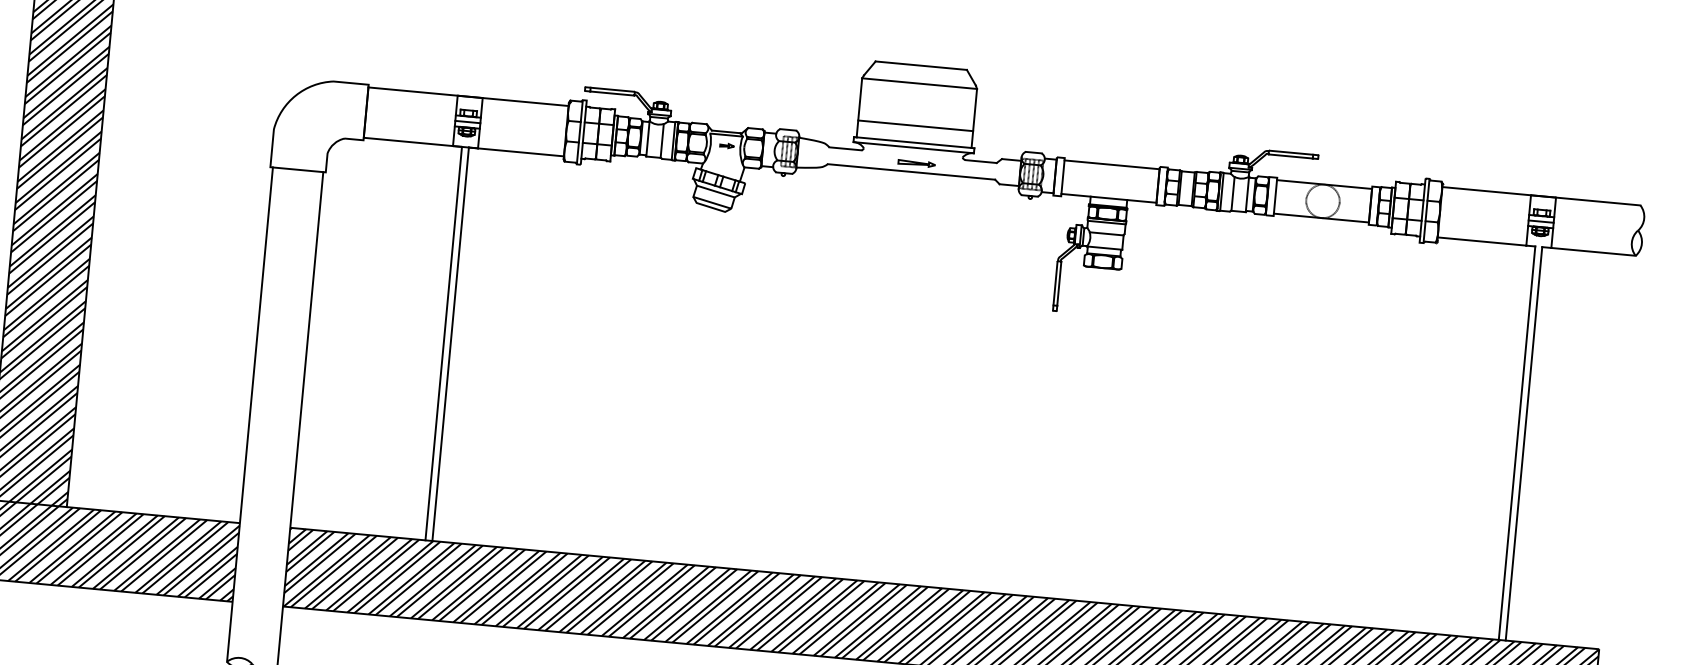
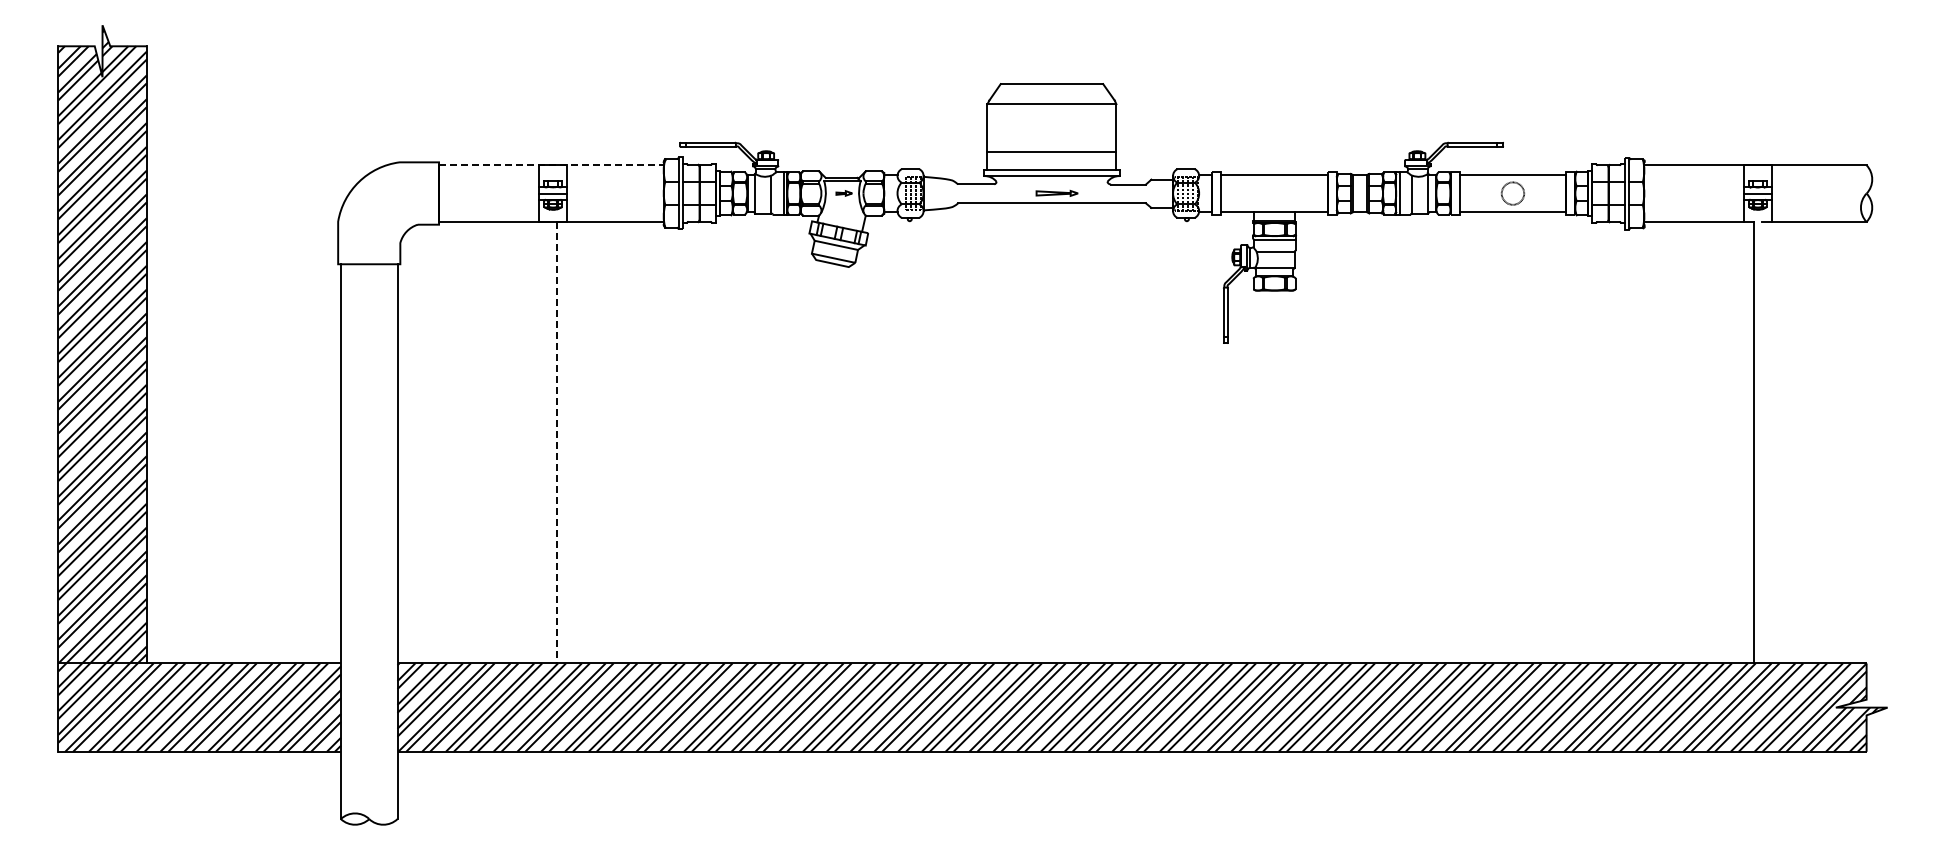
line: (468, 96) -> (551, 165), solid -> dashed
circle: (1322, 201) -> (1512, 193), size x0.6
line: (443, 343) -> (549, 442), removed
line: (451, 344) -> (557, 442), solid -> dashed
line: (1523, 443) -> (1761, 442), removed

